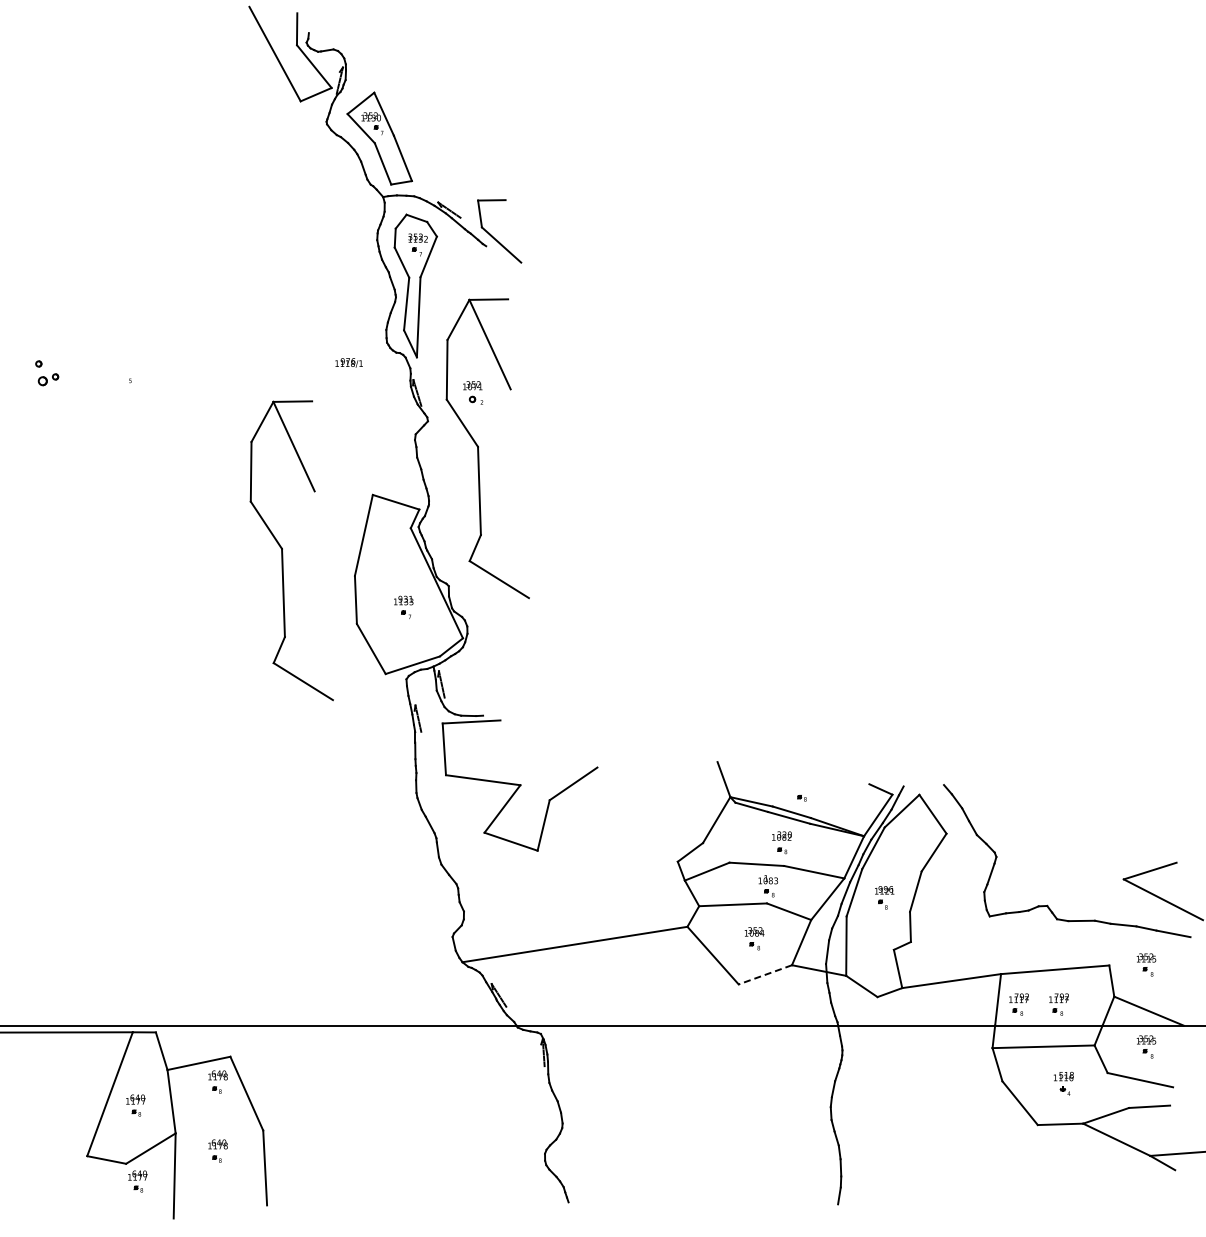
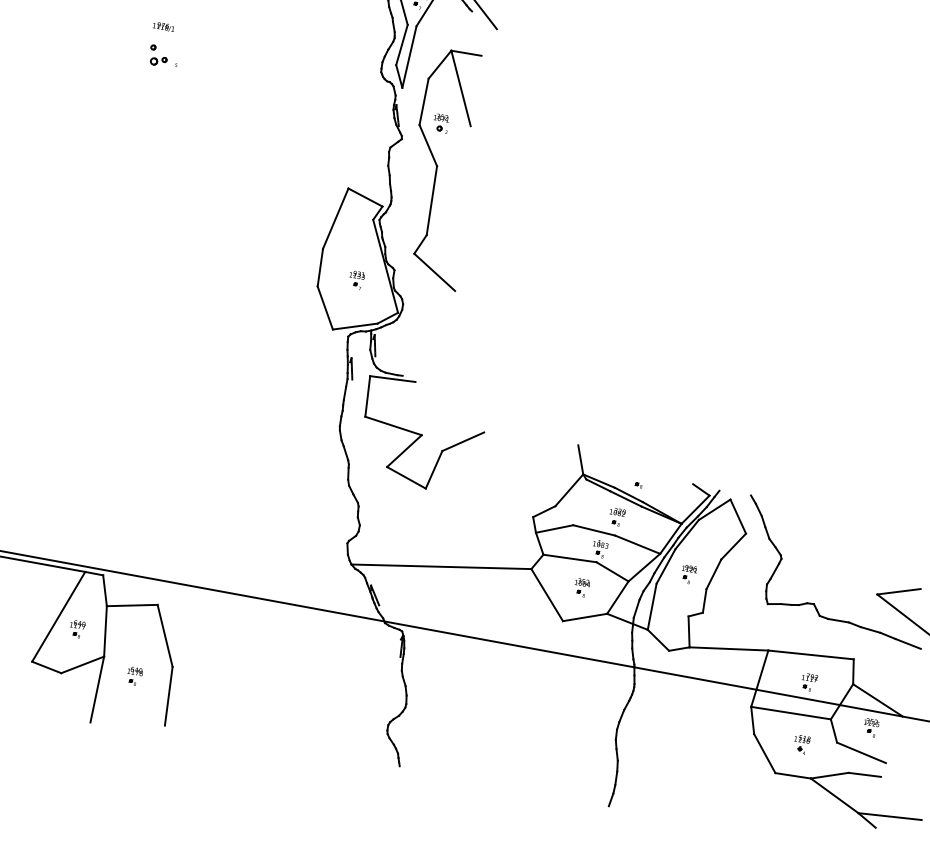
text: (348, 362) -> (163, 26), moved
part: (47, 373) -> (158, 56), moved
part: (283, 553) -> (270, 221), removed
part: (1146, 964) -> (882, 663), removed
line: (764, 974) -> (584, 617), dashed -> solid
part: (1018, 1004) -> (777, 676), removed
part: (217, 1081) -> (144, 622), removed
part: (137, 1181) -> (67, 688), removed

